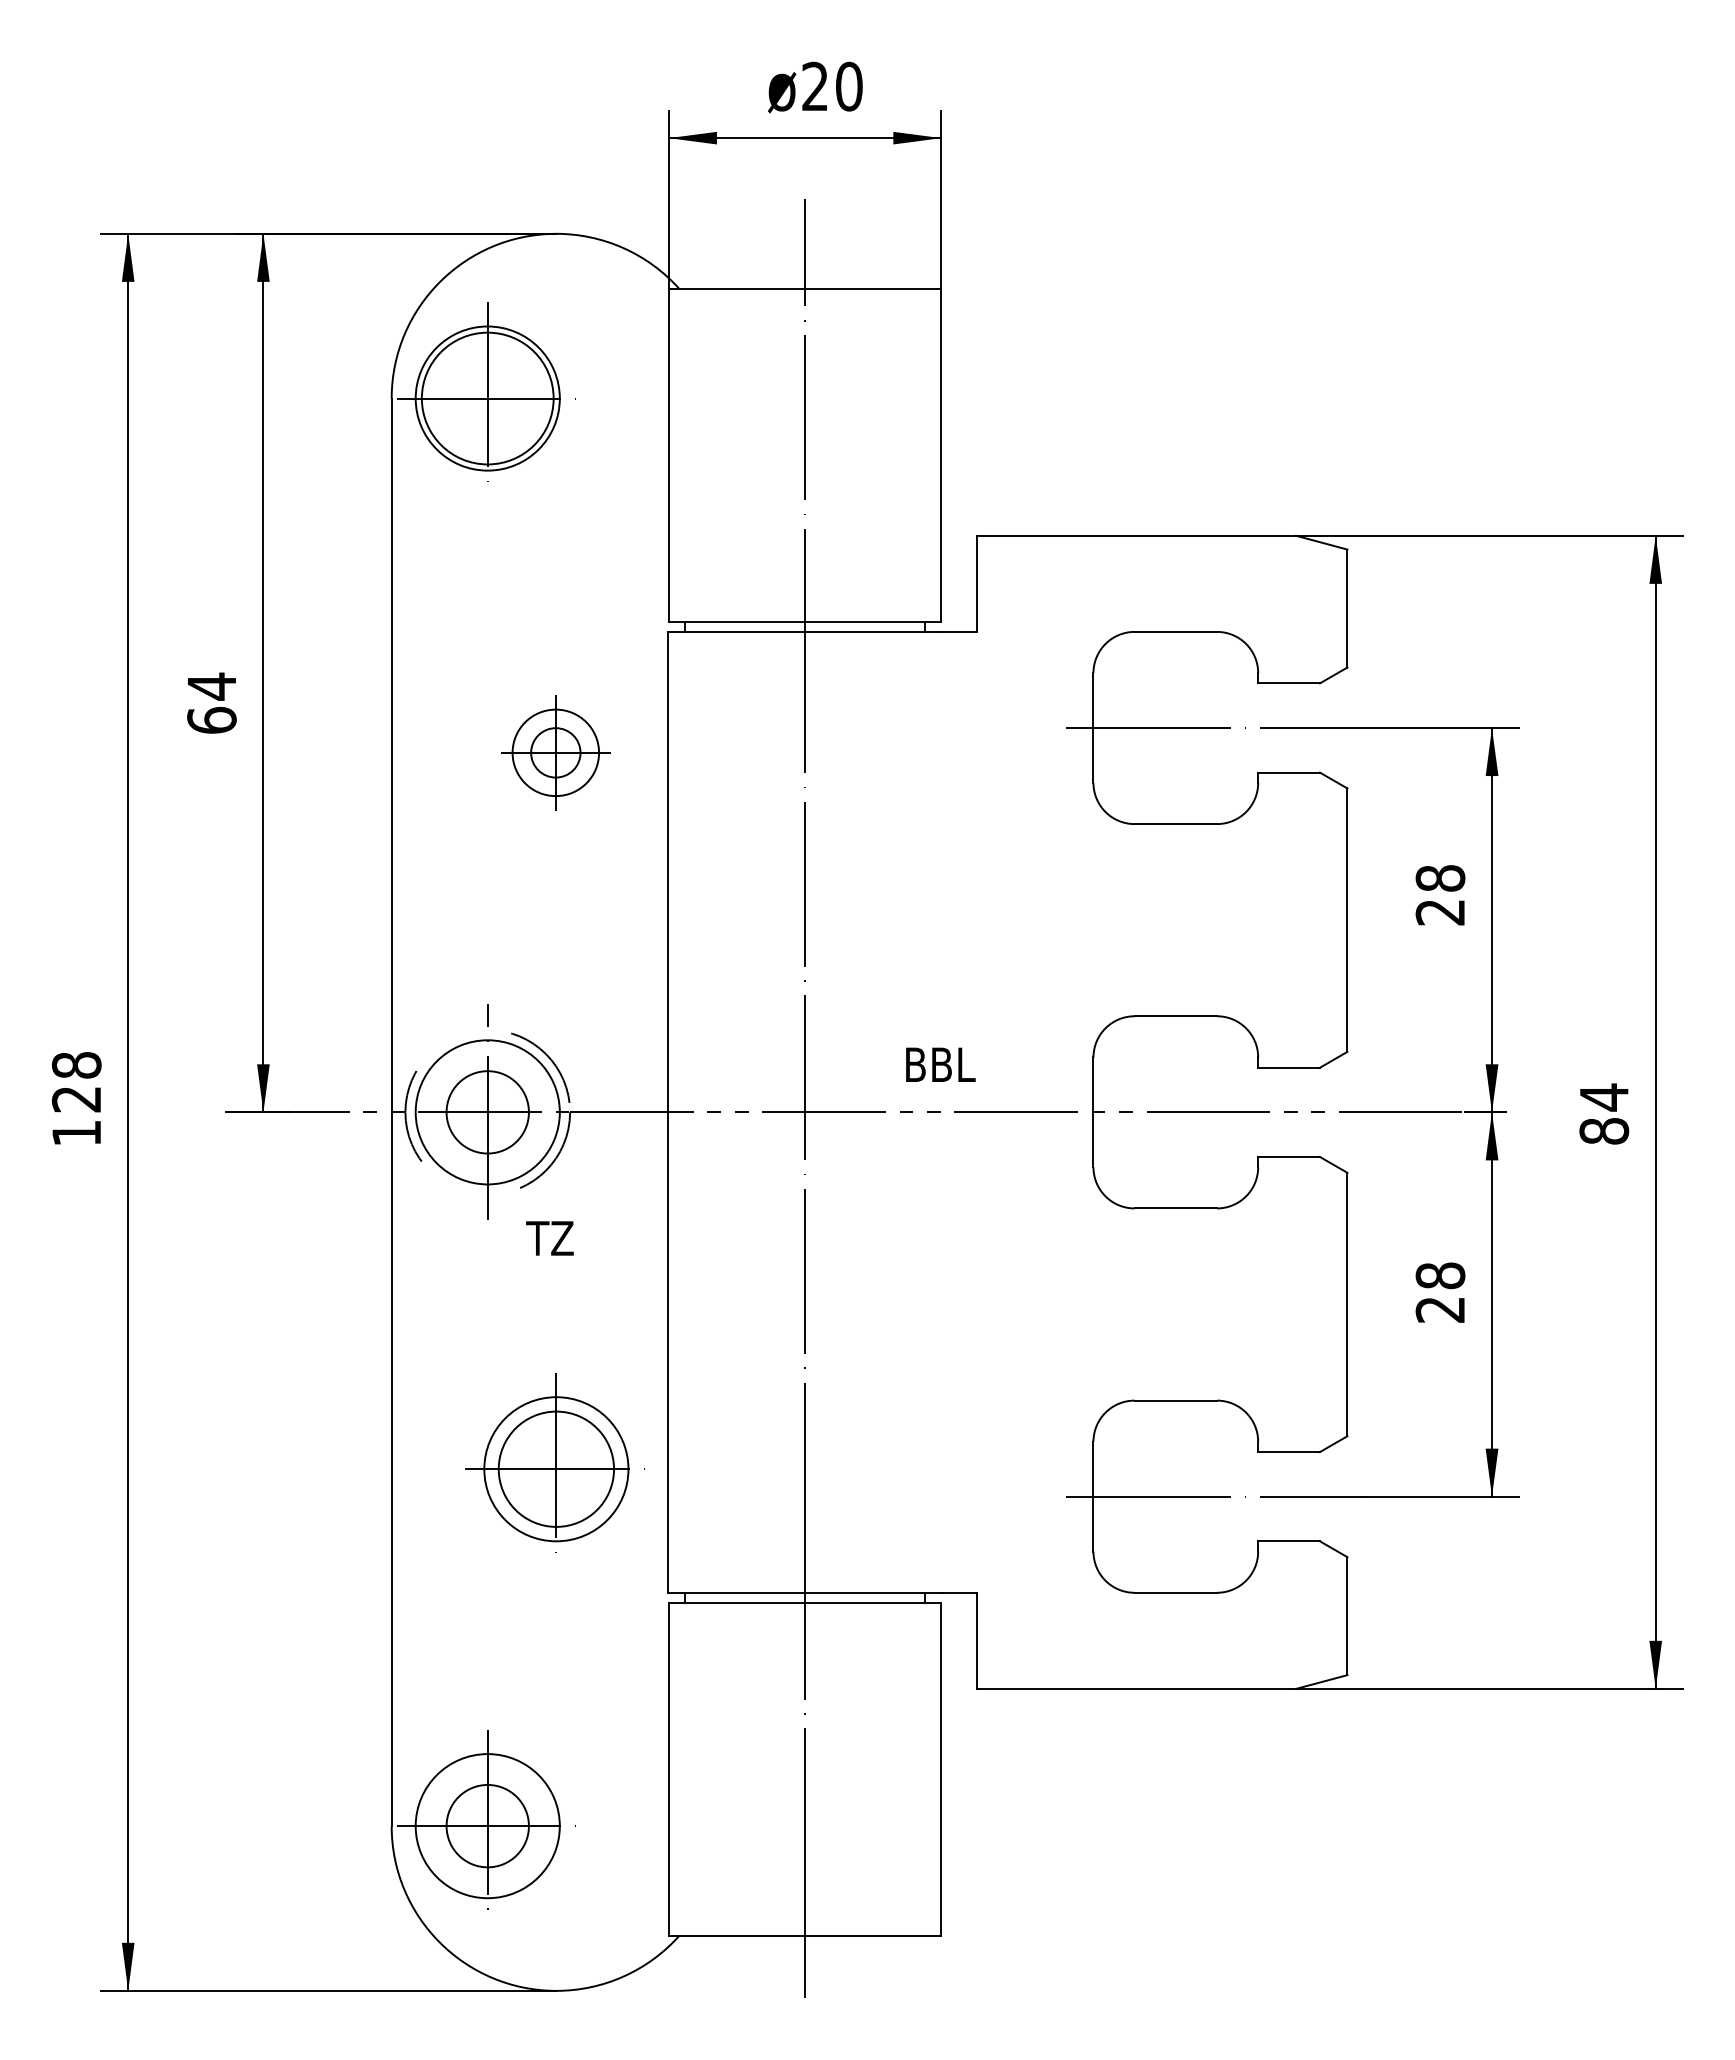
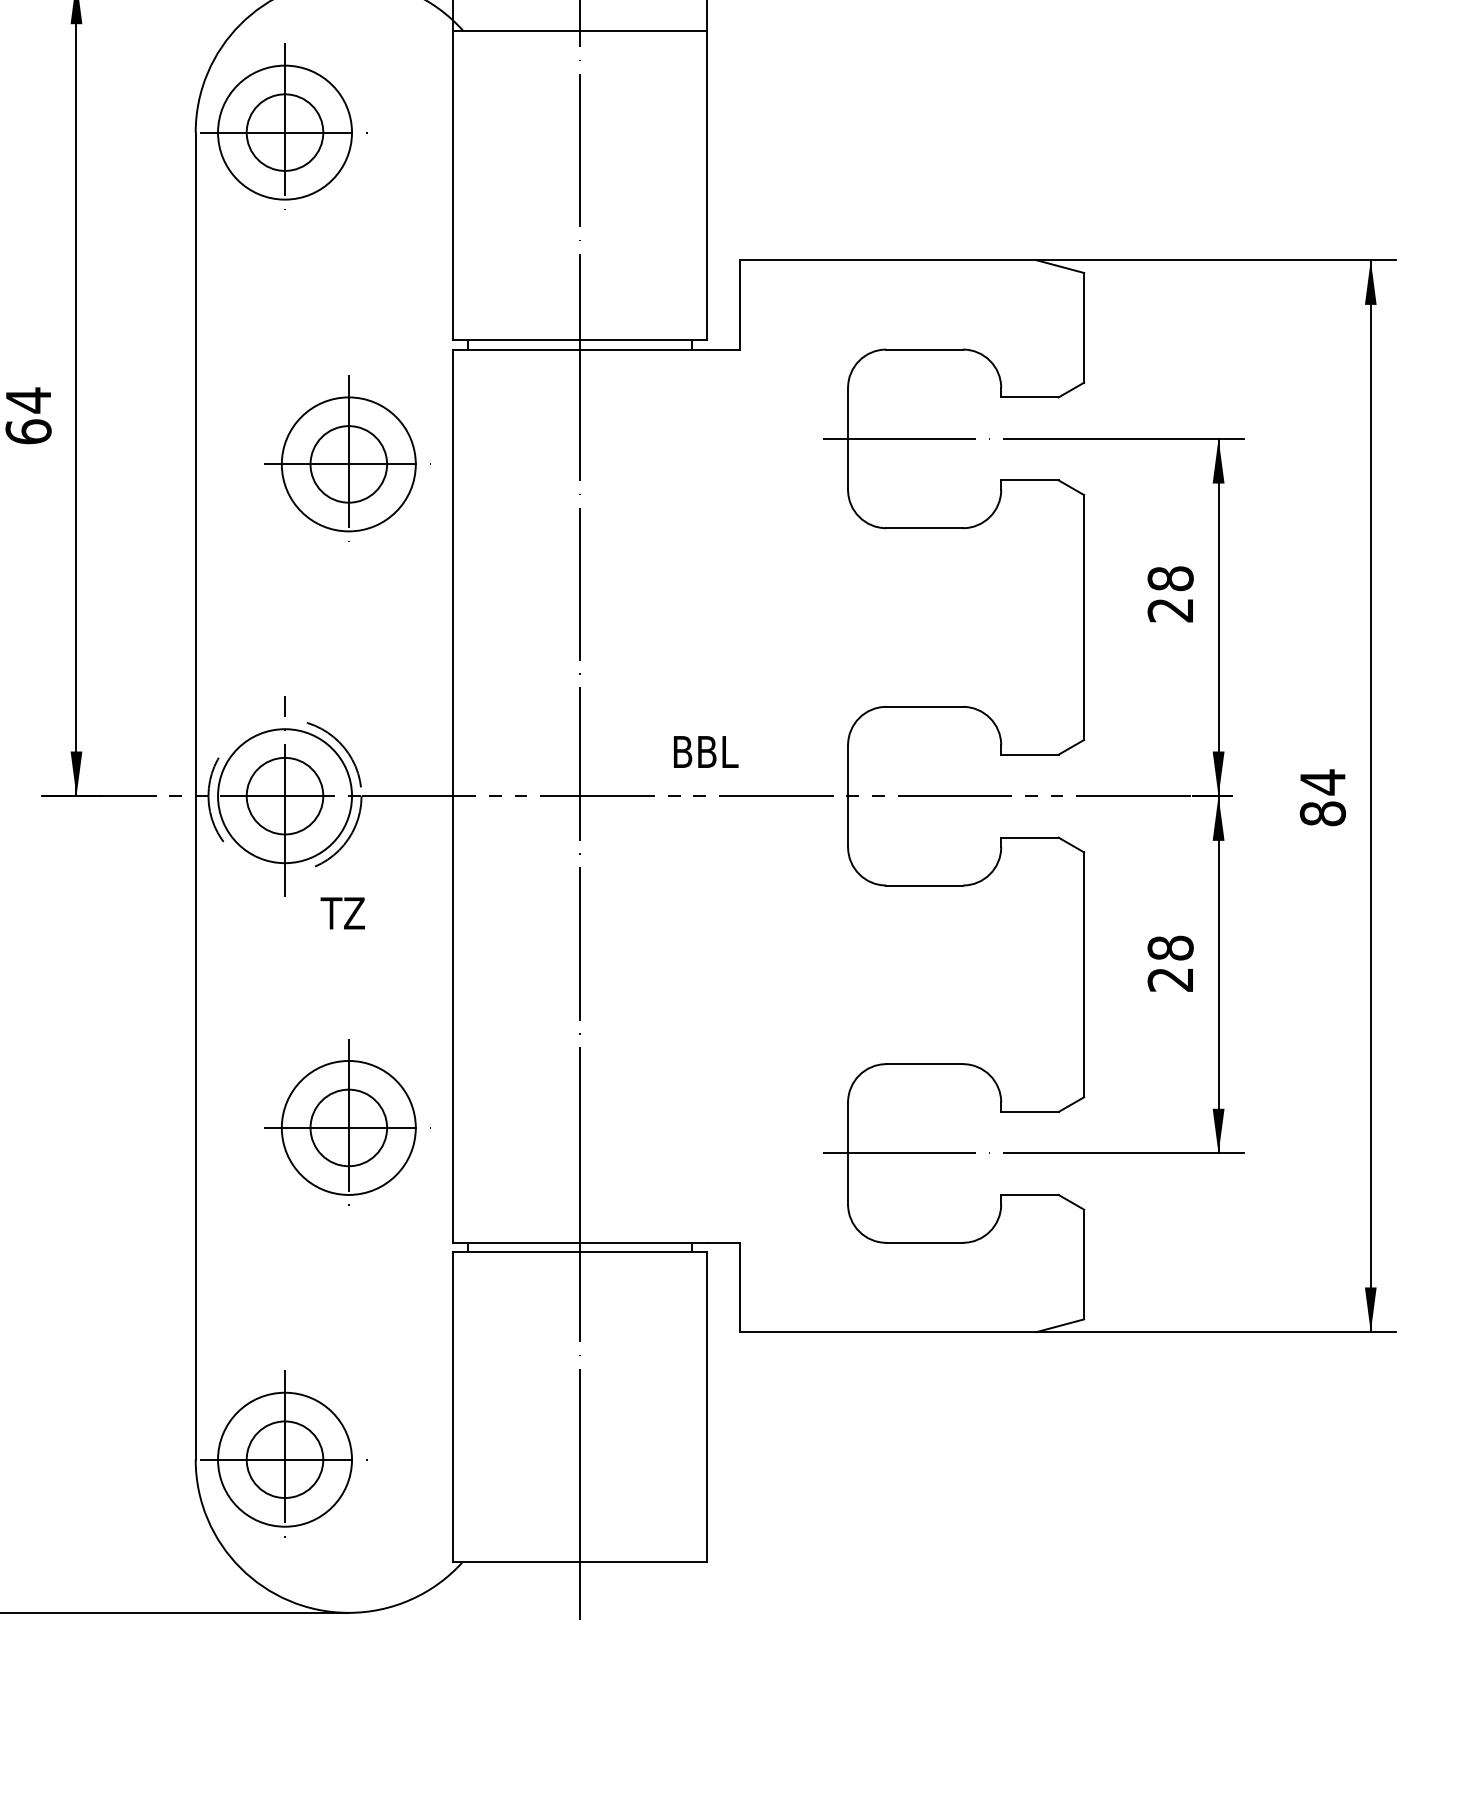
circle: (487, 398) -> (284, 132), size x0.62
part: (554, 748) -> (347, 457), size x1.67
circle: (556, 1469) -> (348, 1128), size x0.71

